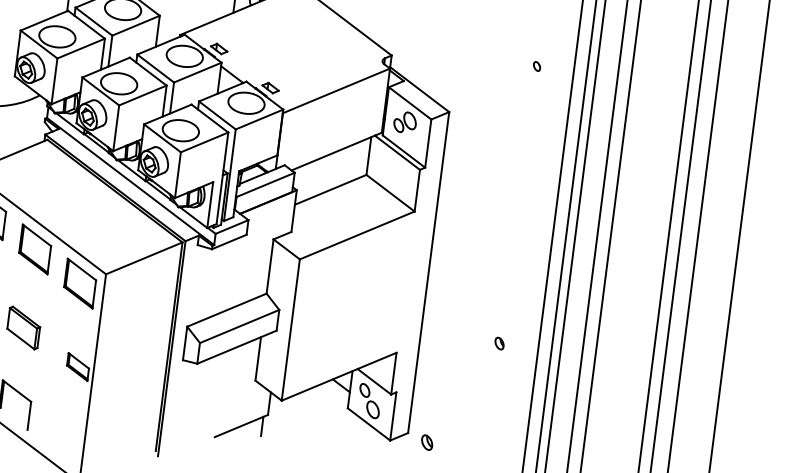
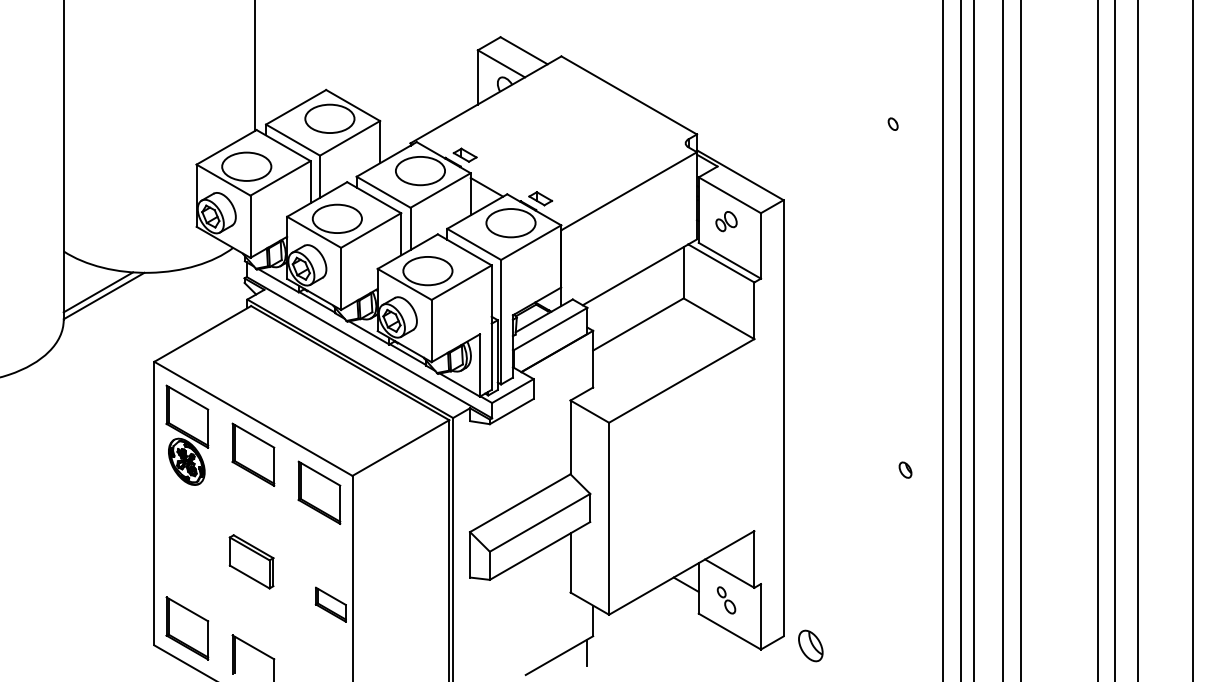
part: (405, 122) -> (726, 221), size x0.7
part: (499, 343) -> (905, 469), moved
part: (369, 401) -> (726, 600), size x0.6
part: (427, 442) -> (810, 645), size x1.6

